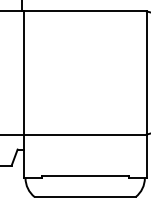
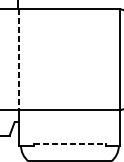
line: (23, 73) -> (19, 60), solid -> dashed
line: (85, 176) -> (70, 144), solid -> dashed

